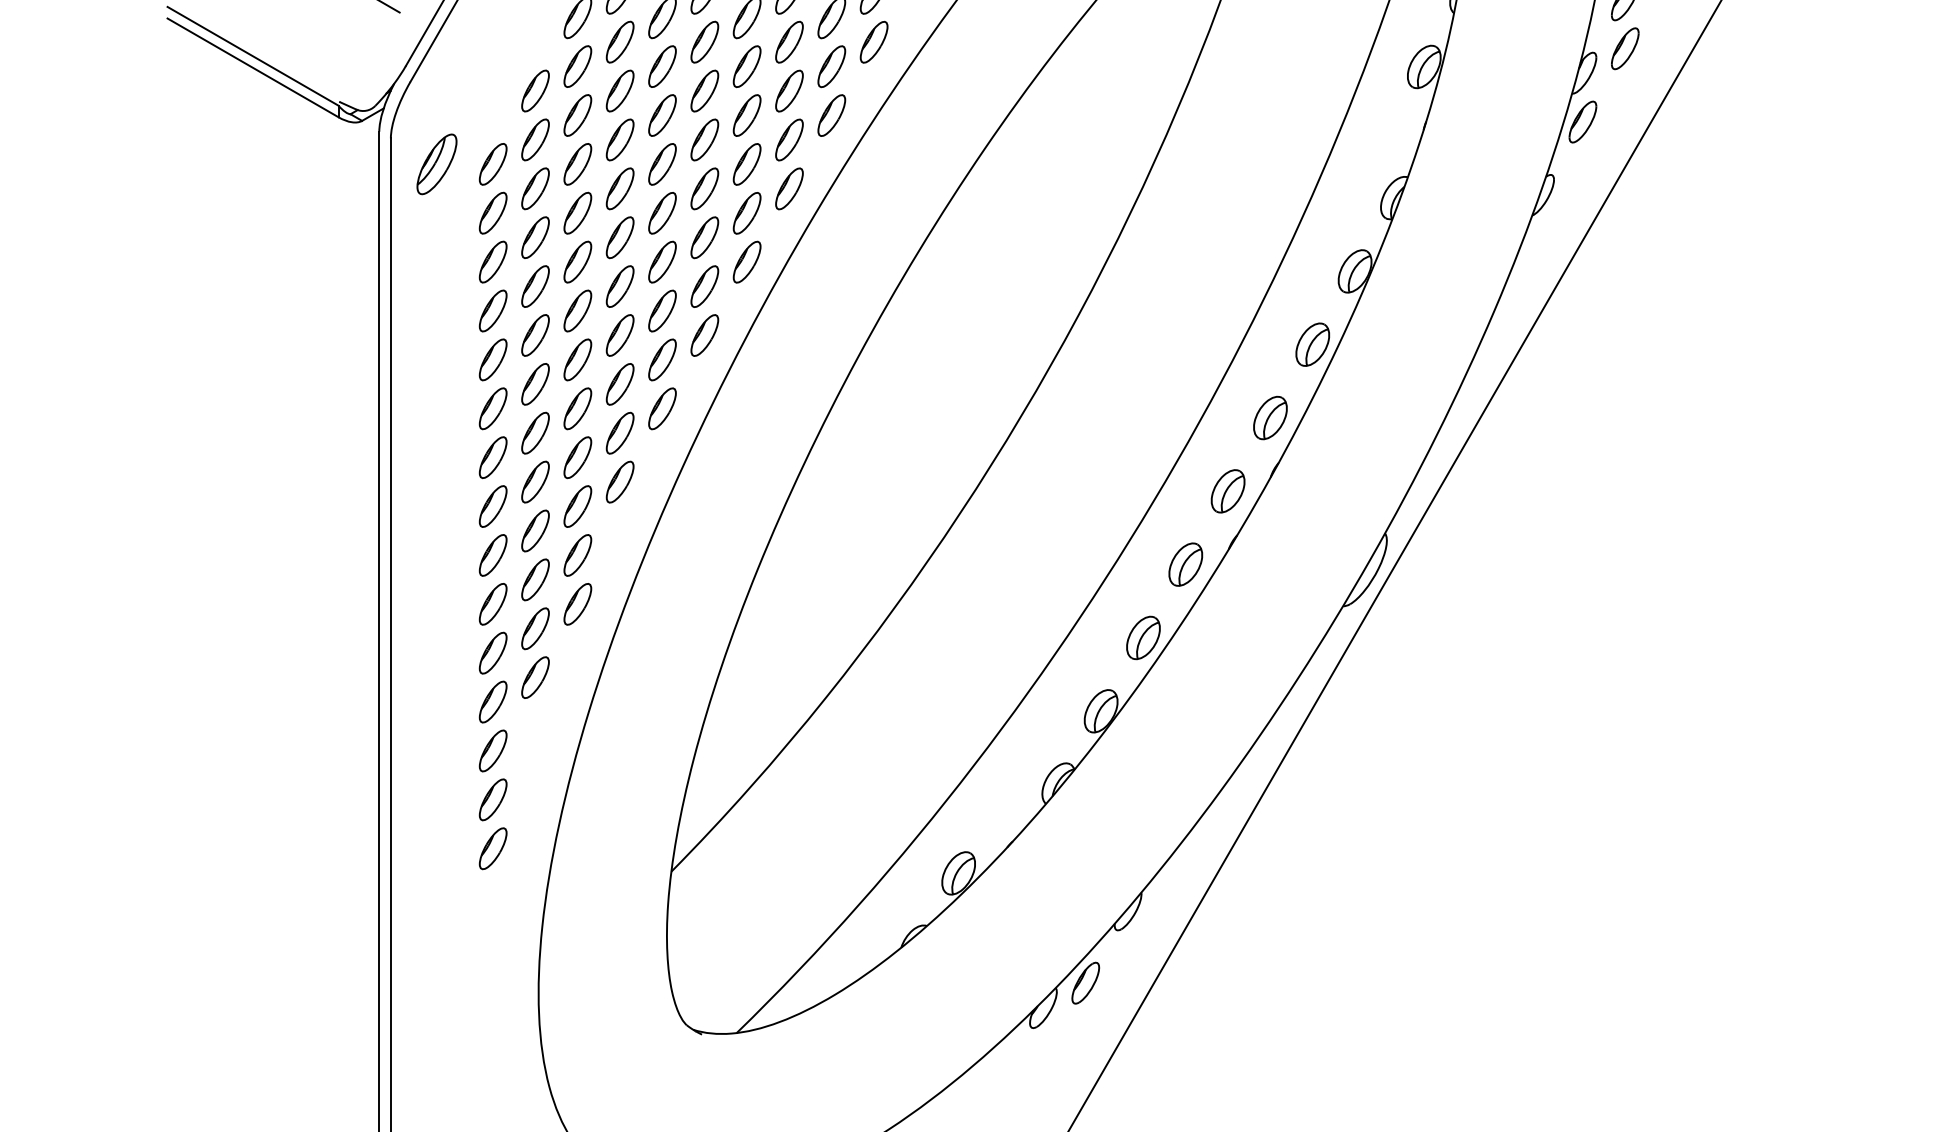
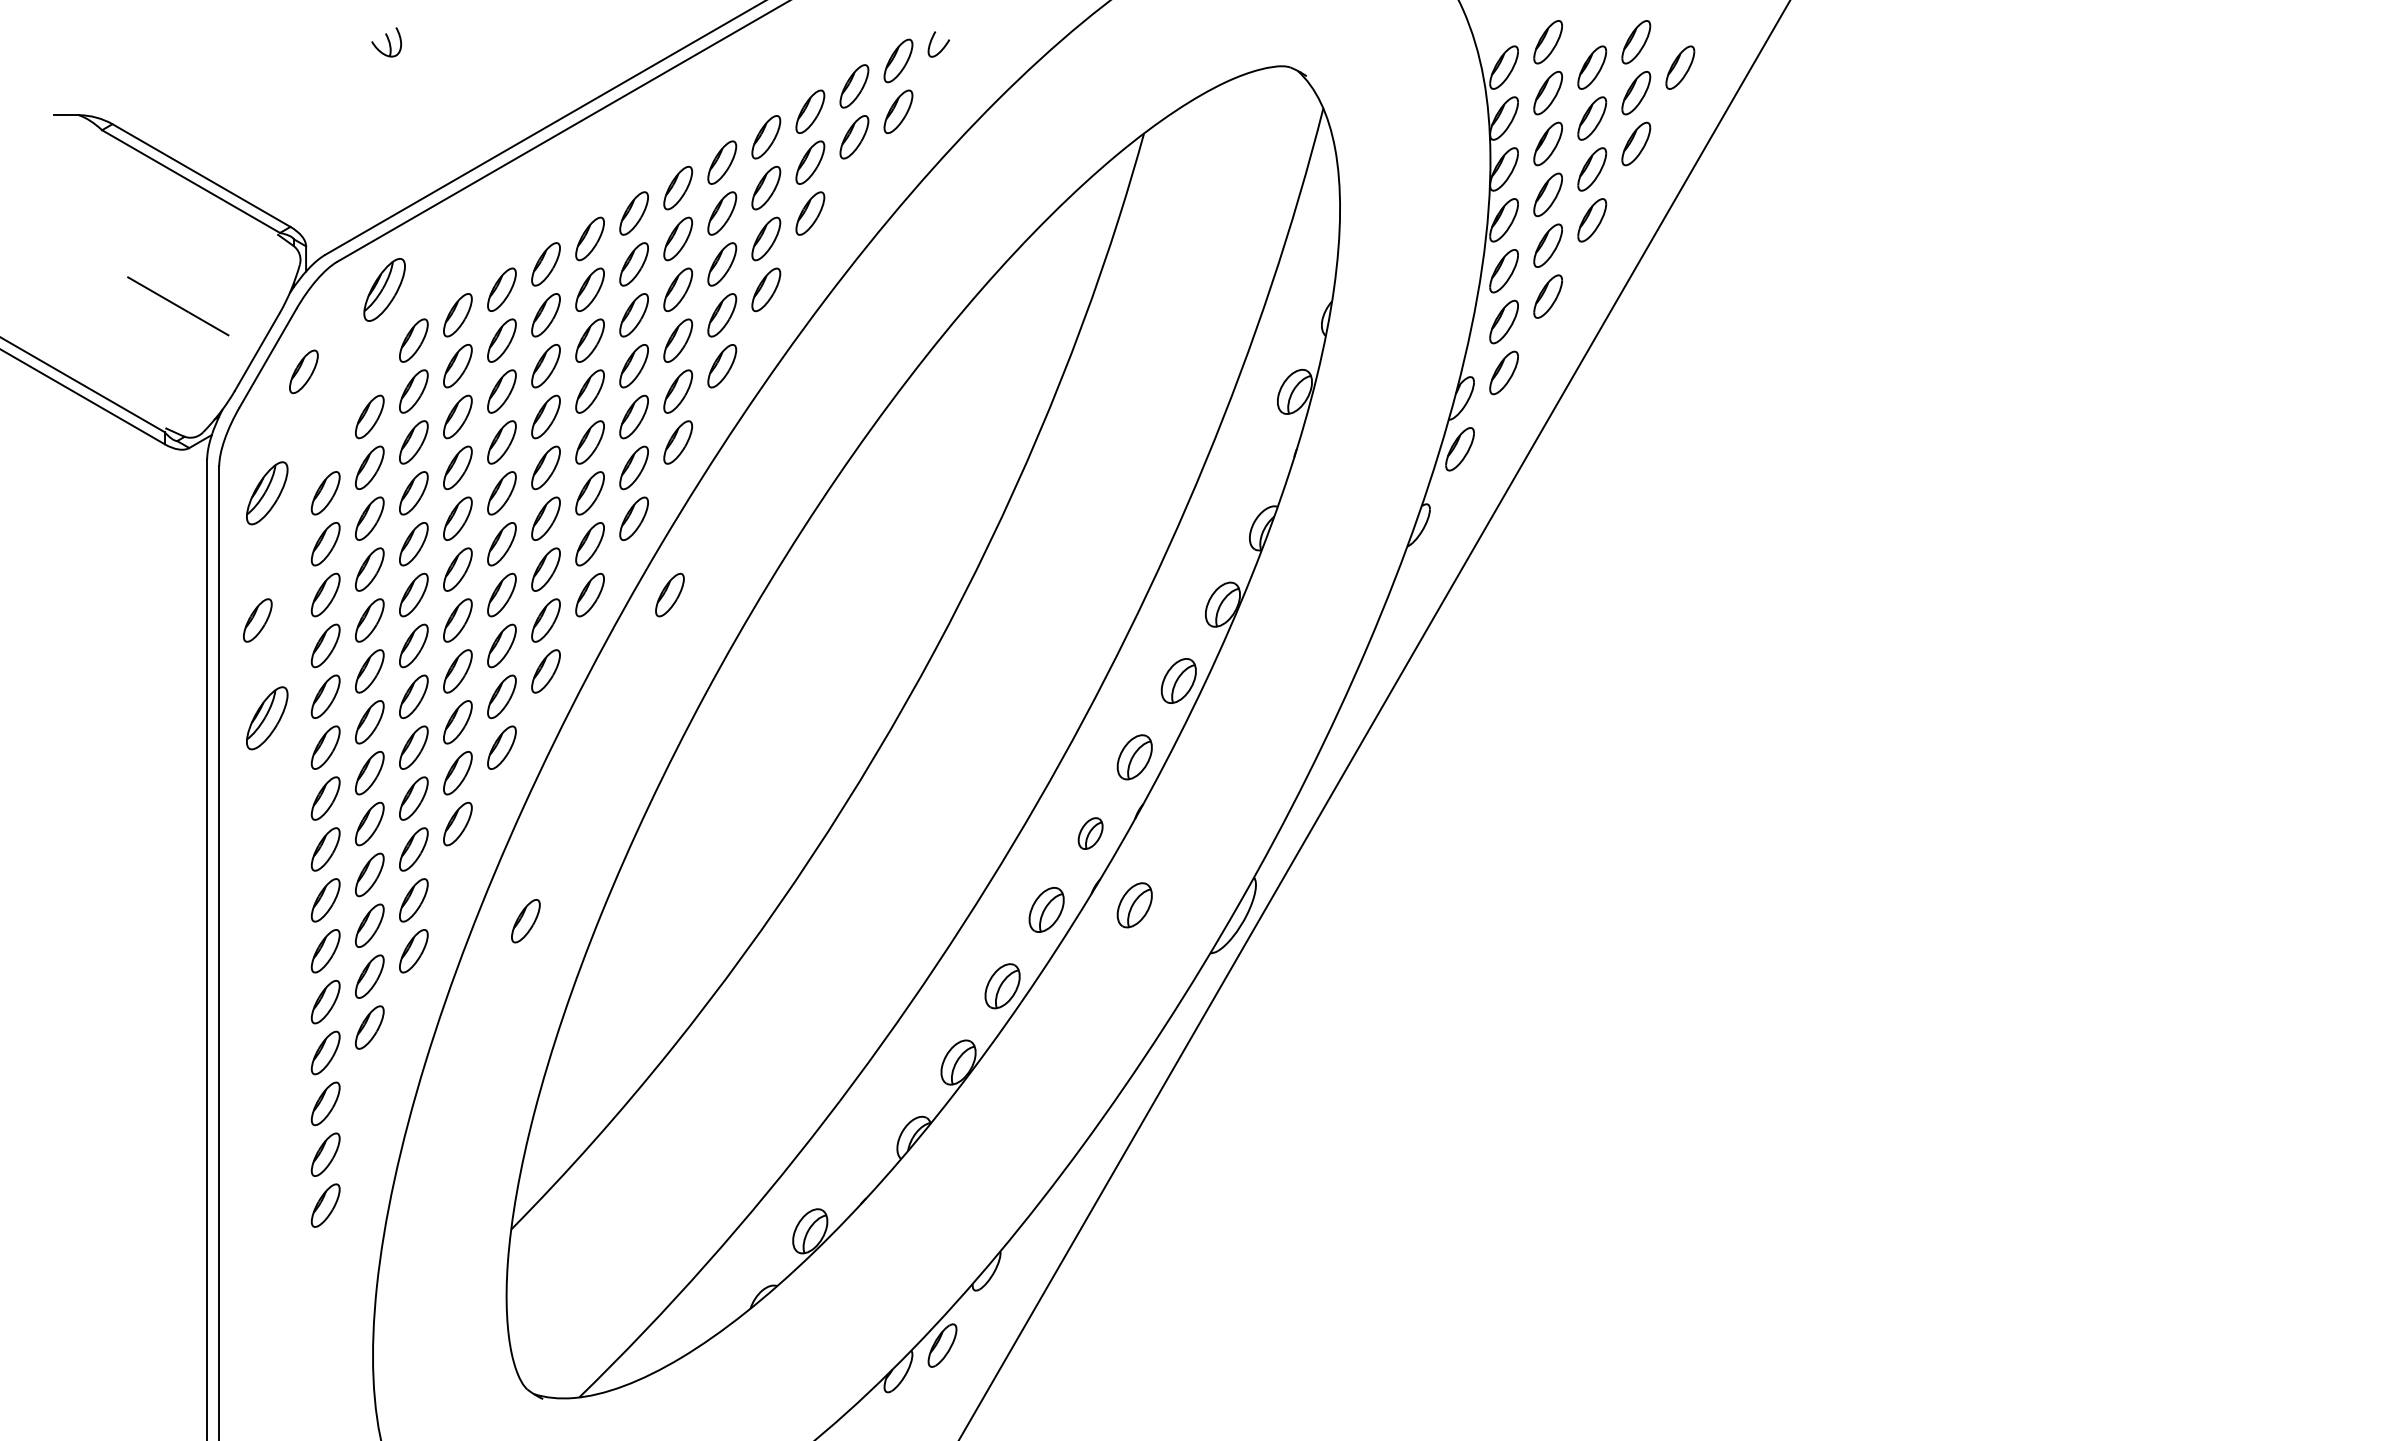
part: (471, 47) -> (303, 371), added
part: (823, 261) -> (669, 594), added
part: (427, 286) -> (257, 620), added
part: (437, 380) -> (267, 718), added
part: (1227, 491) -> (1090, 833), size x0.7
part: (1270, 560) -> (1134, 905), added
part: (685, 575) -> (525, 921), added

